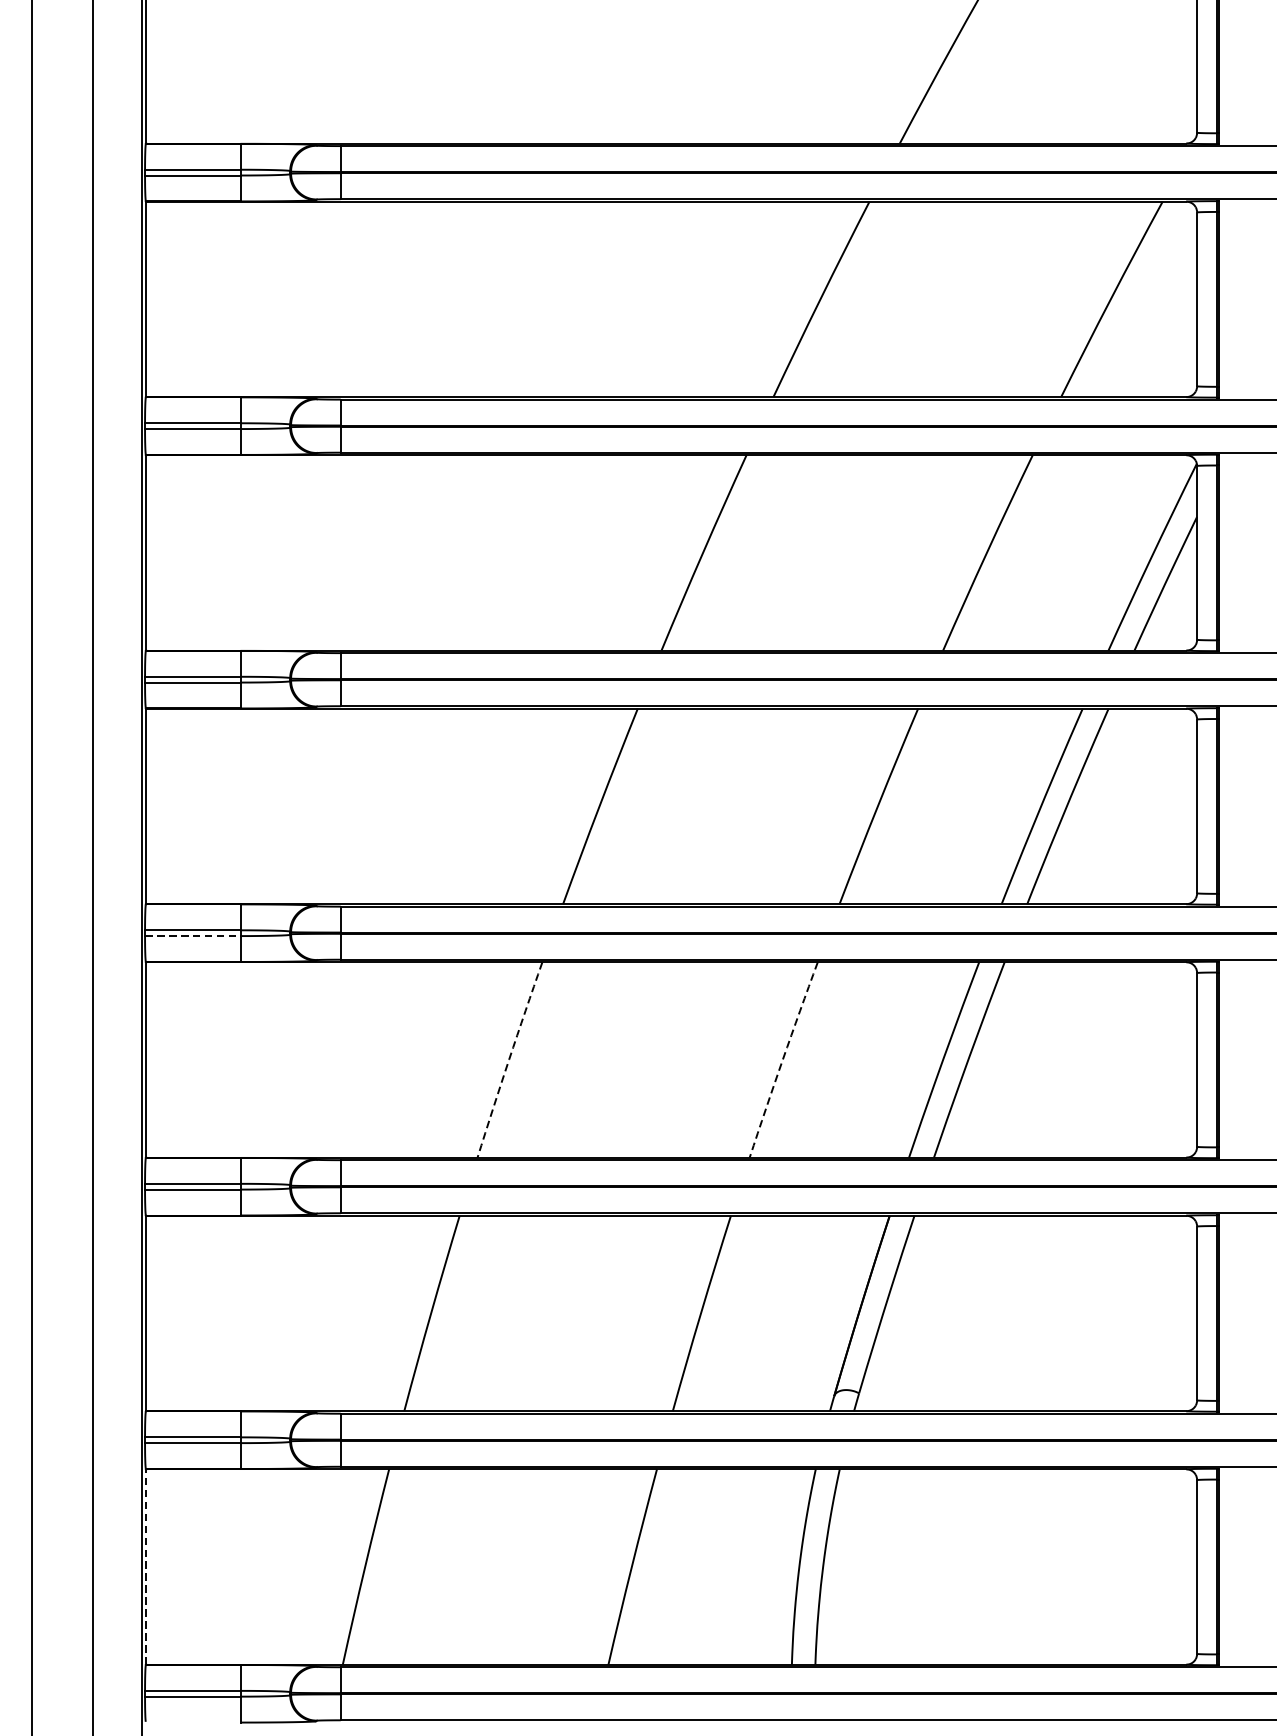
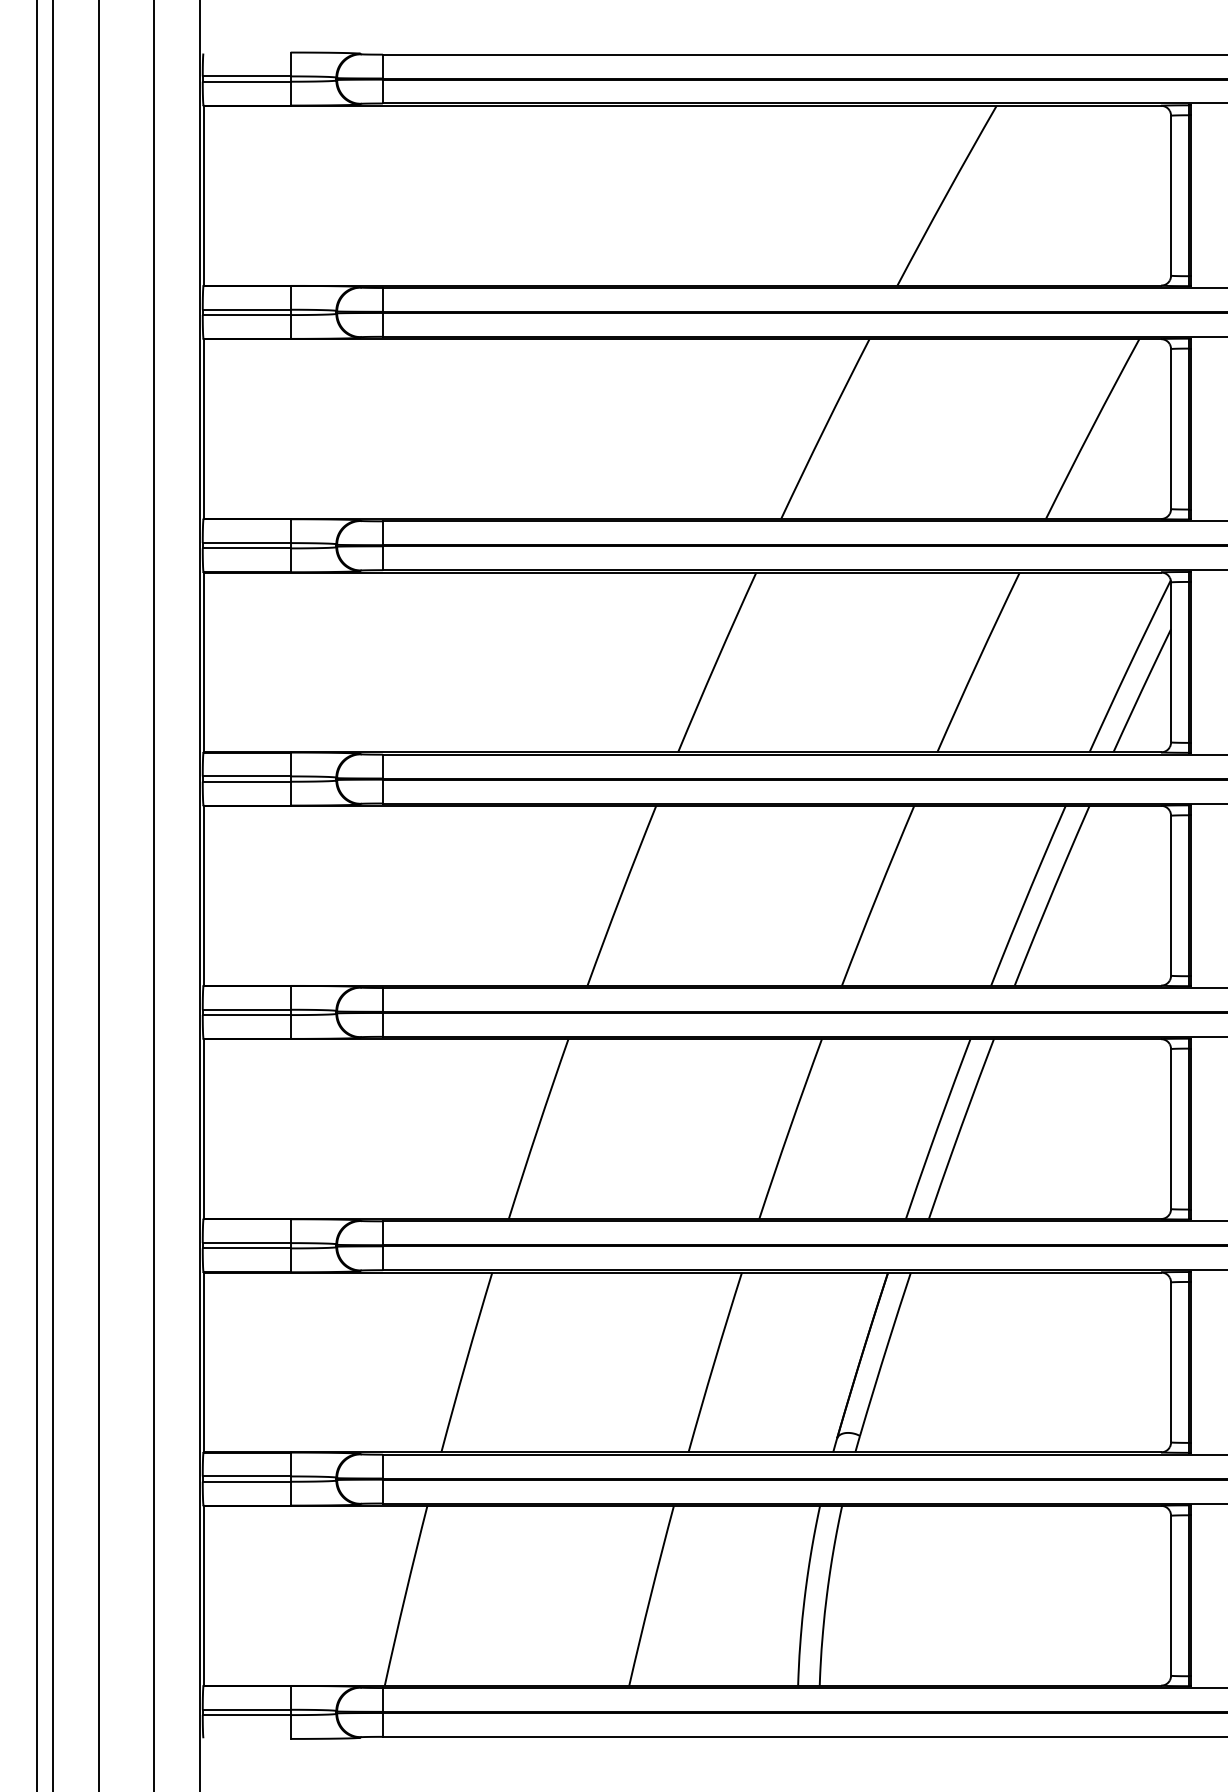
line: (192, 936) -> (246, 1015), dashed -> solid
arc: (508, 1059) -> (537, 1128), dashed -> solid
arc: (782, 1059) -> (789, 1128), dashed -> solid
line: (146, 1566) -> (204, 1595), dashed -> solid

